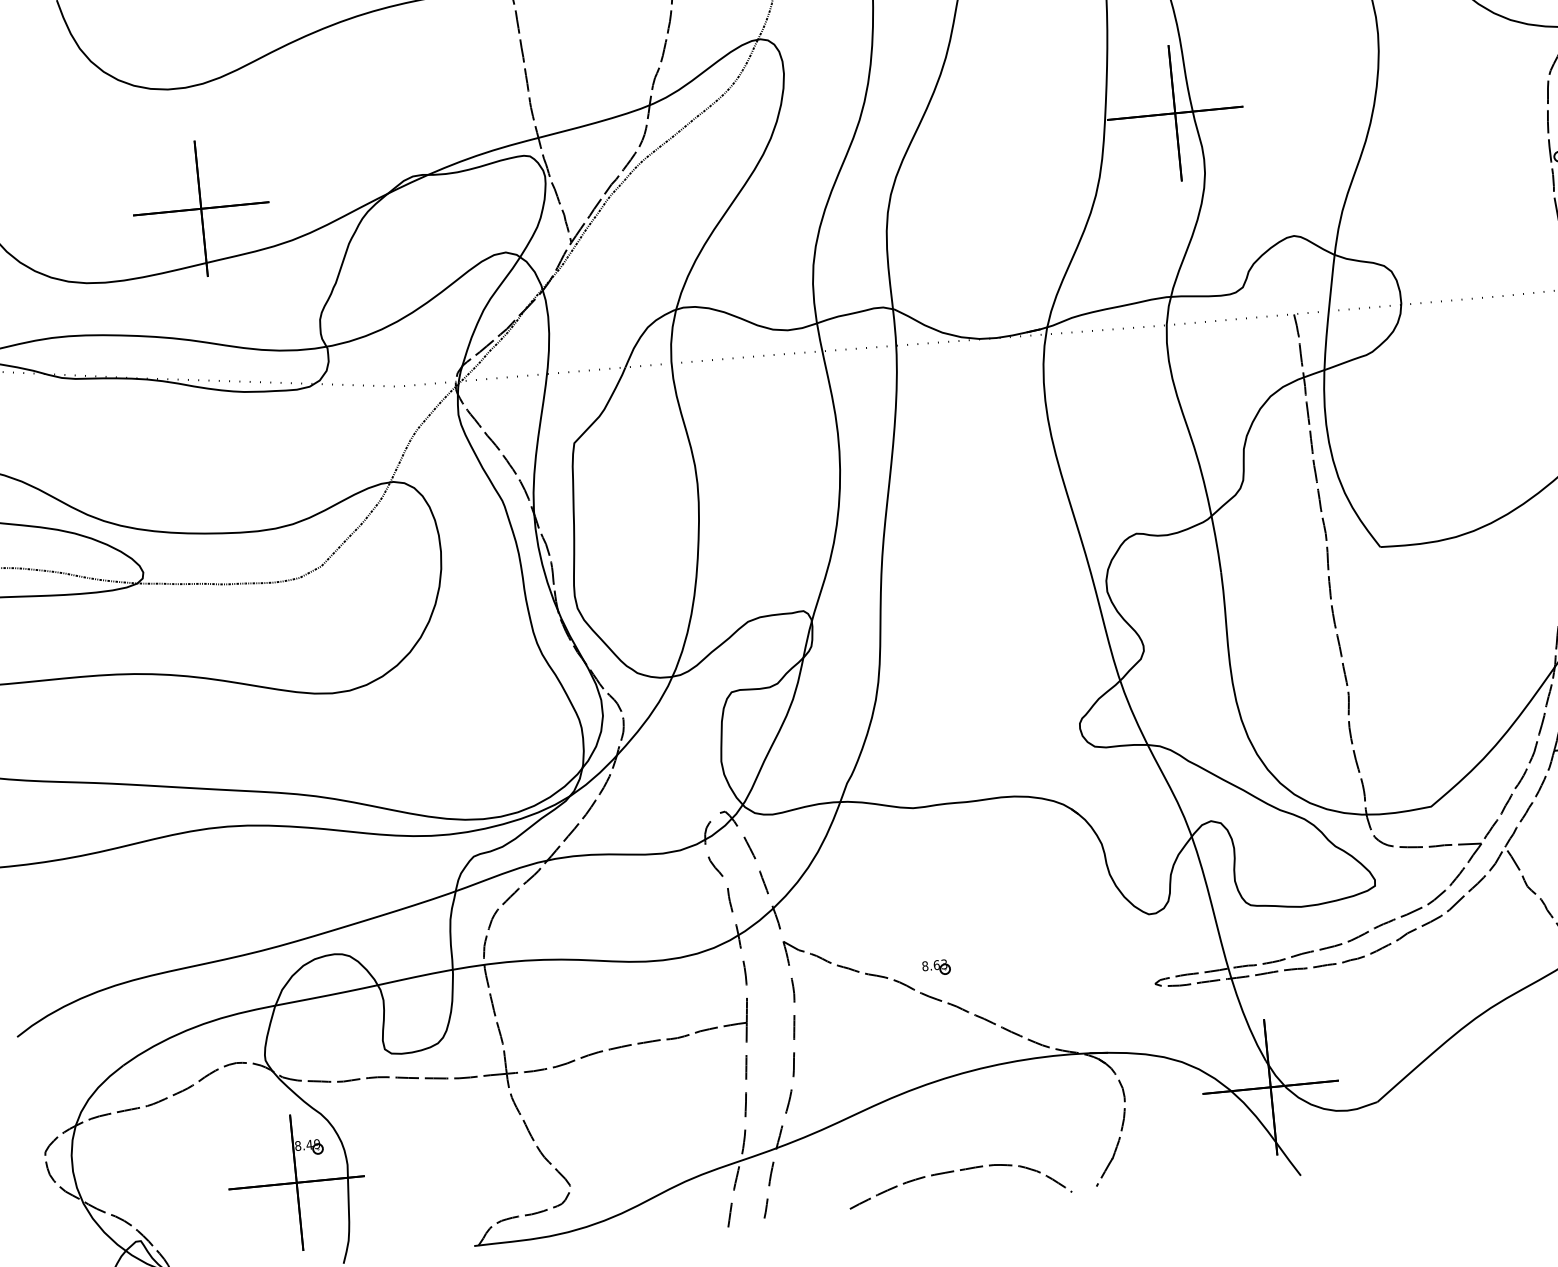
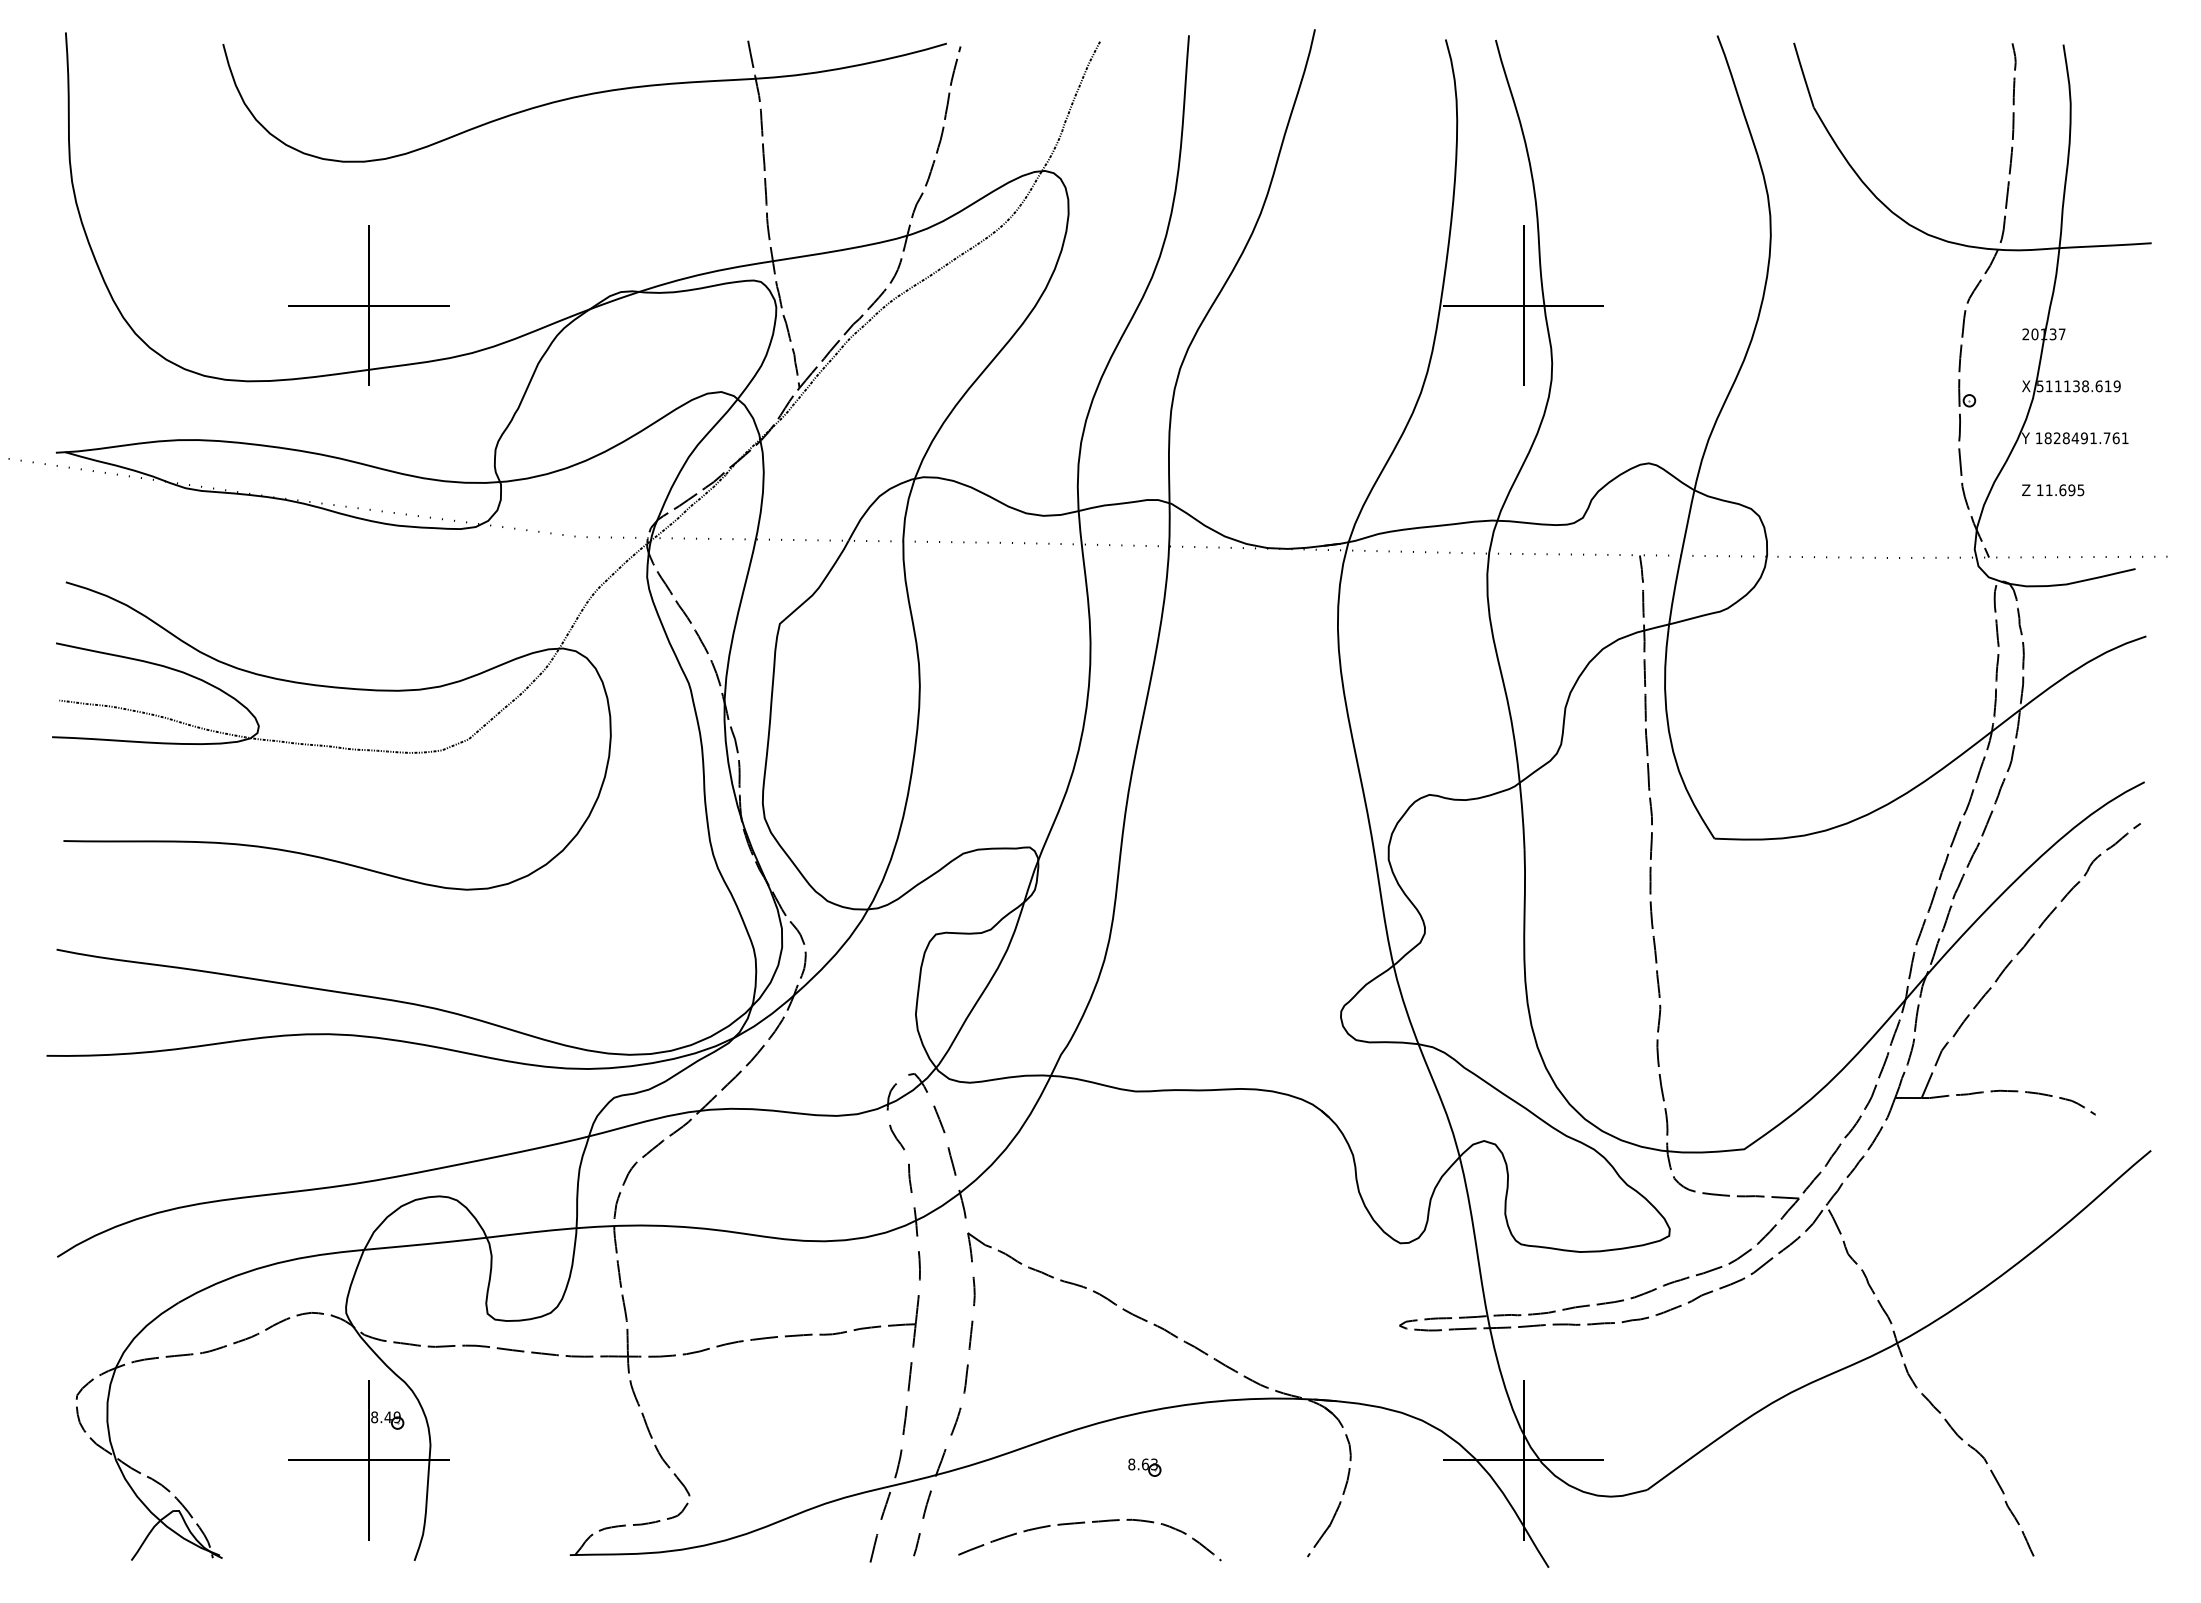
part: (936, 967) -> (1144, 1467), moved
curve: (953, 1172) -> (1084, 1523), moved

